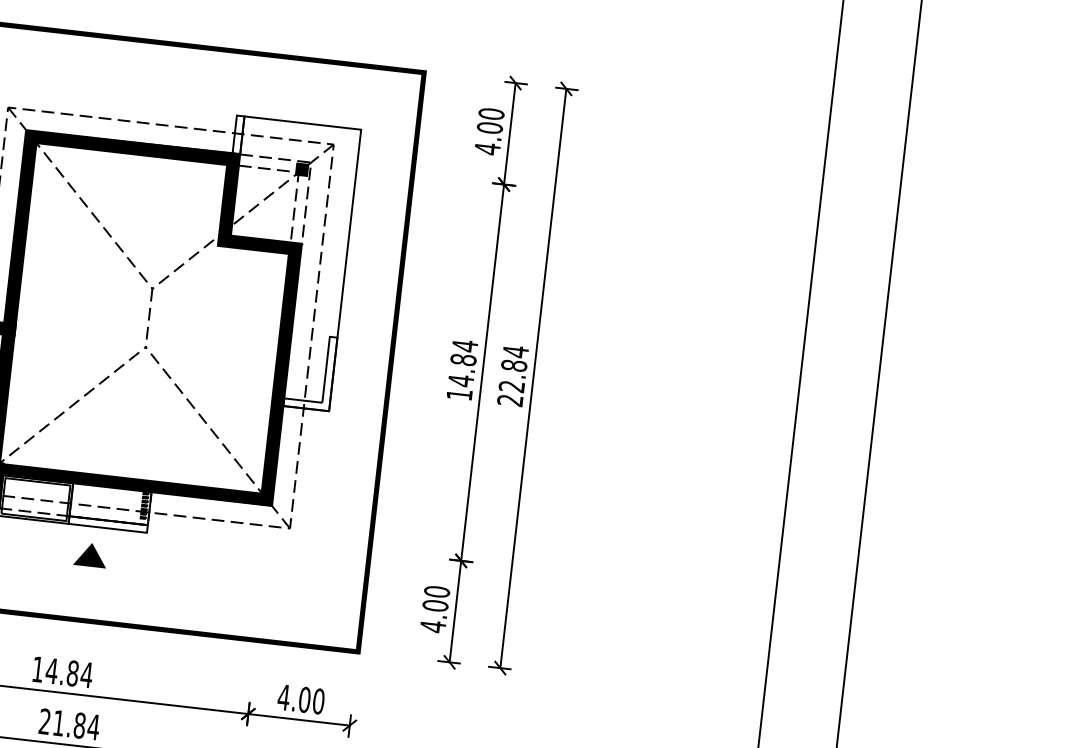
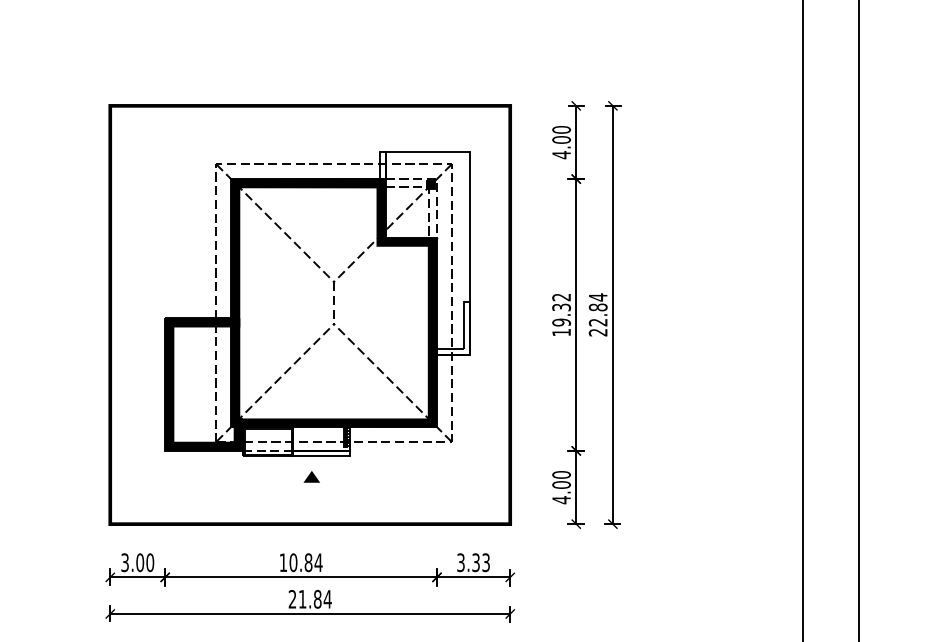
text: (463, 362) -> (561, 309), 14.84 -> 19.32
part: (90, 554) -> (311, 476), size x0.7
text: (52, 670) -> (293, 562), 14.84 -> 10.84
text: (301, 699) -> (473, 562), 4.00 -> 3.33

